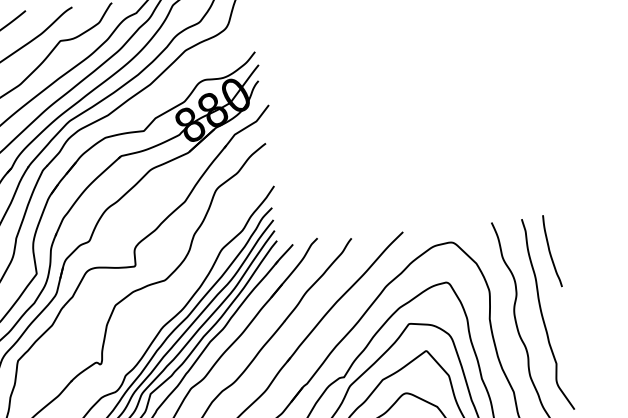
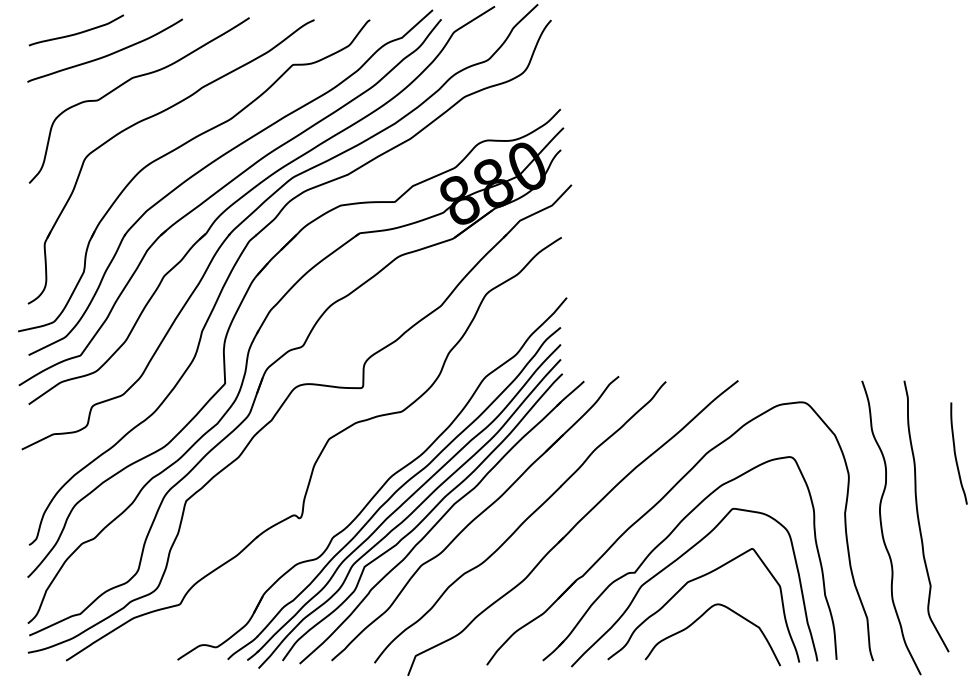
curve: (550, 252) -> (956, 454), moved

